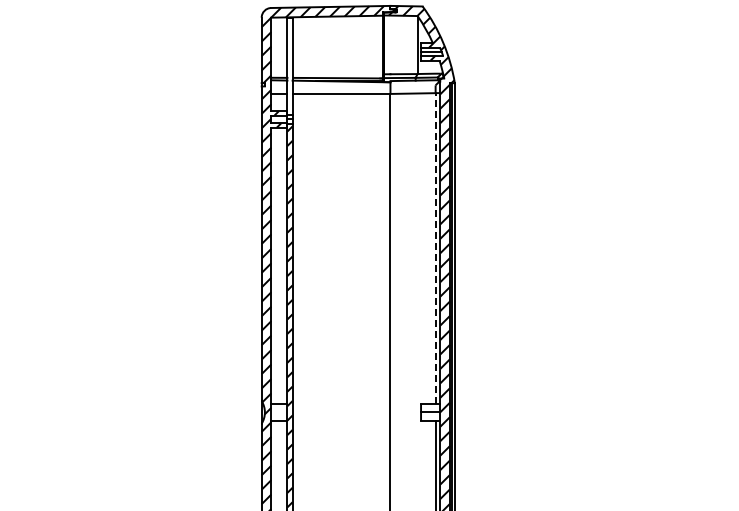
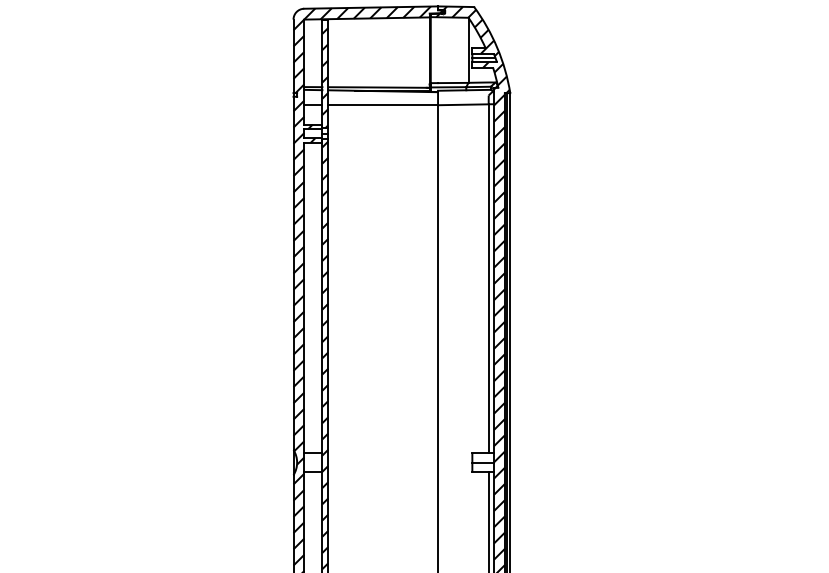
hatch: (289, 69) -> (324, 77), added
line: (435, 247) -> (488, 277), dashed -> solid

